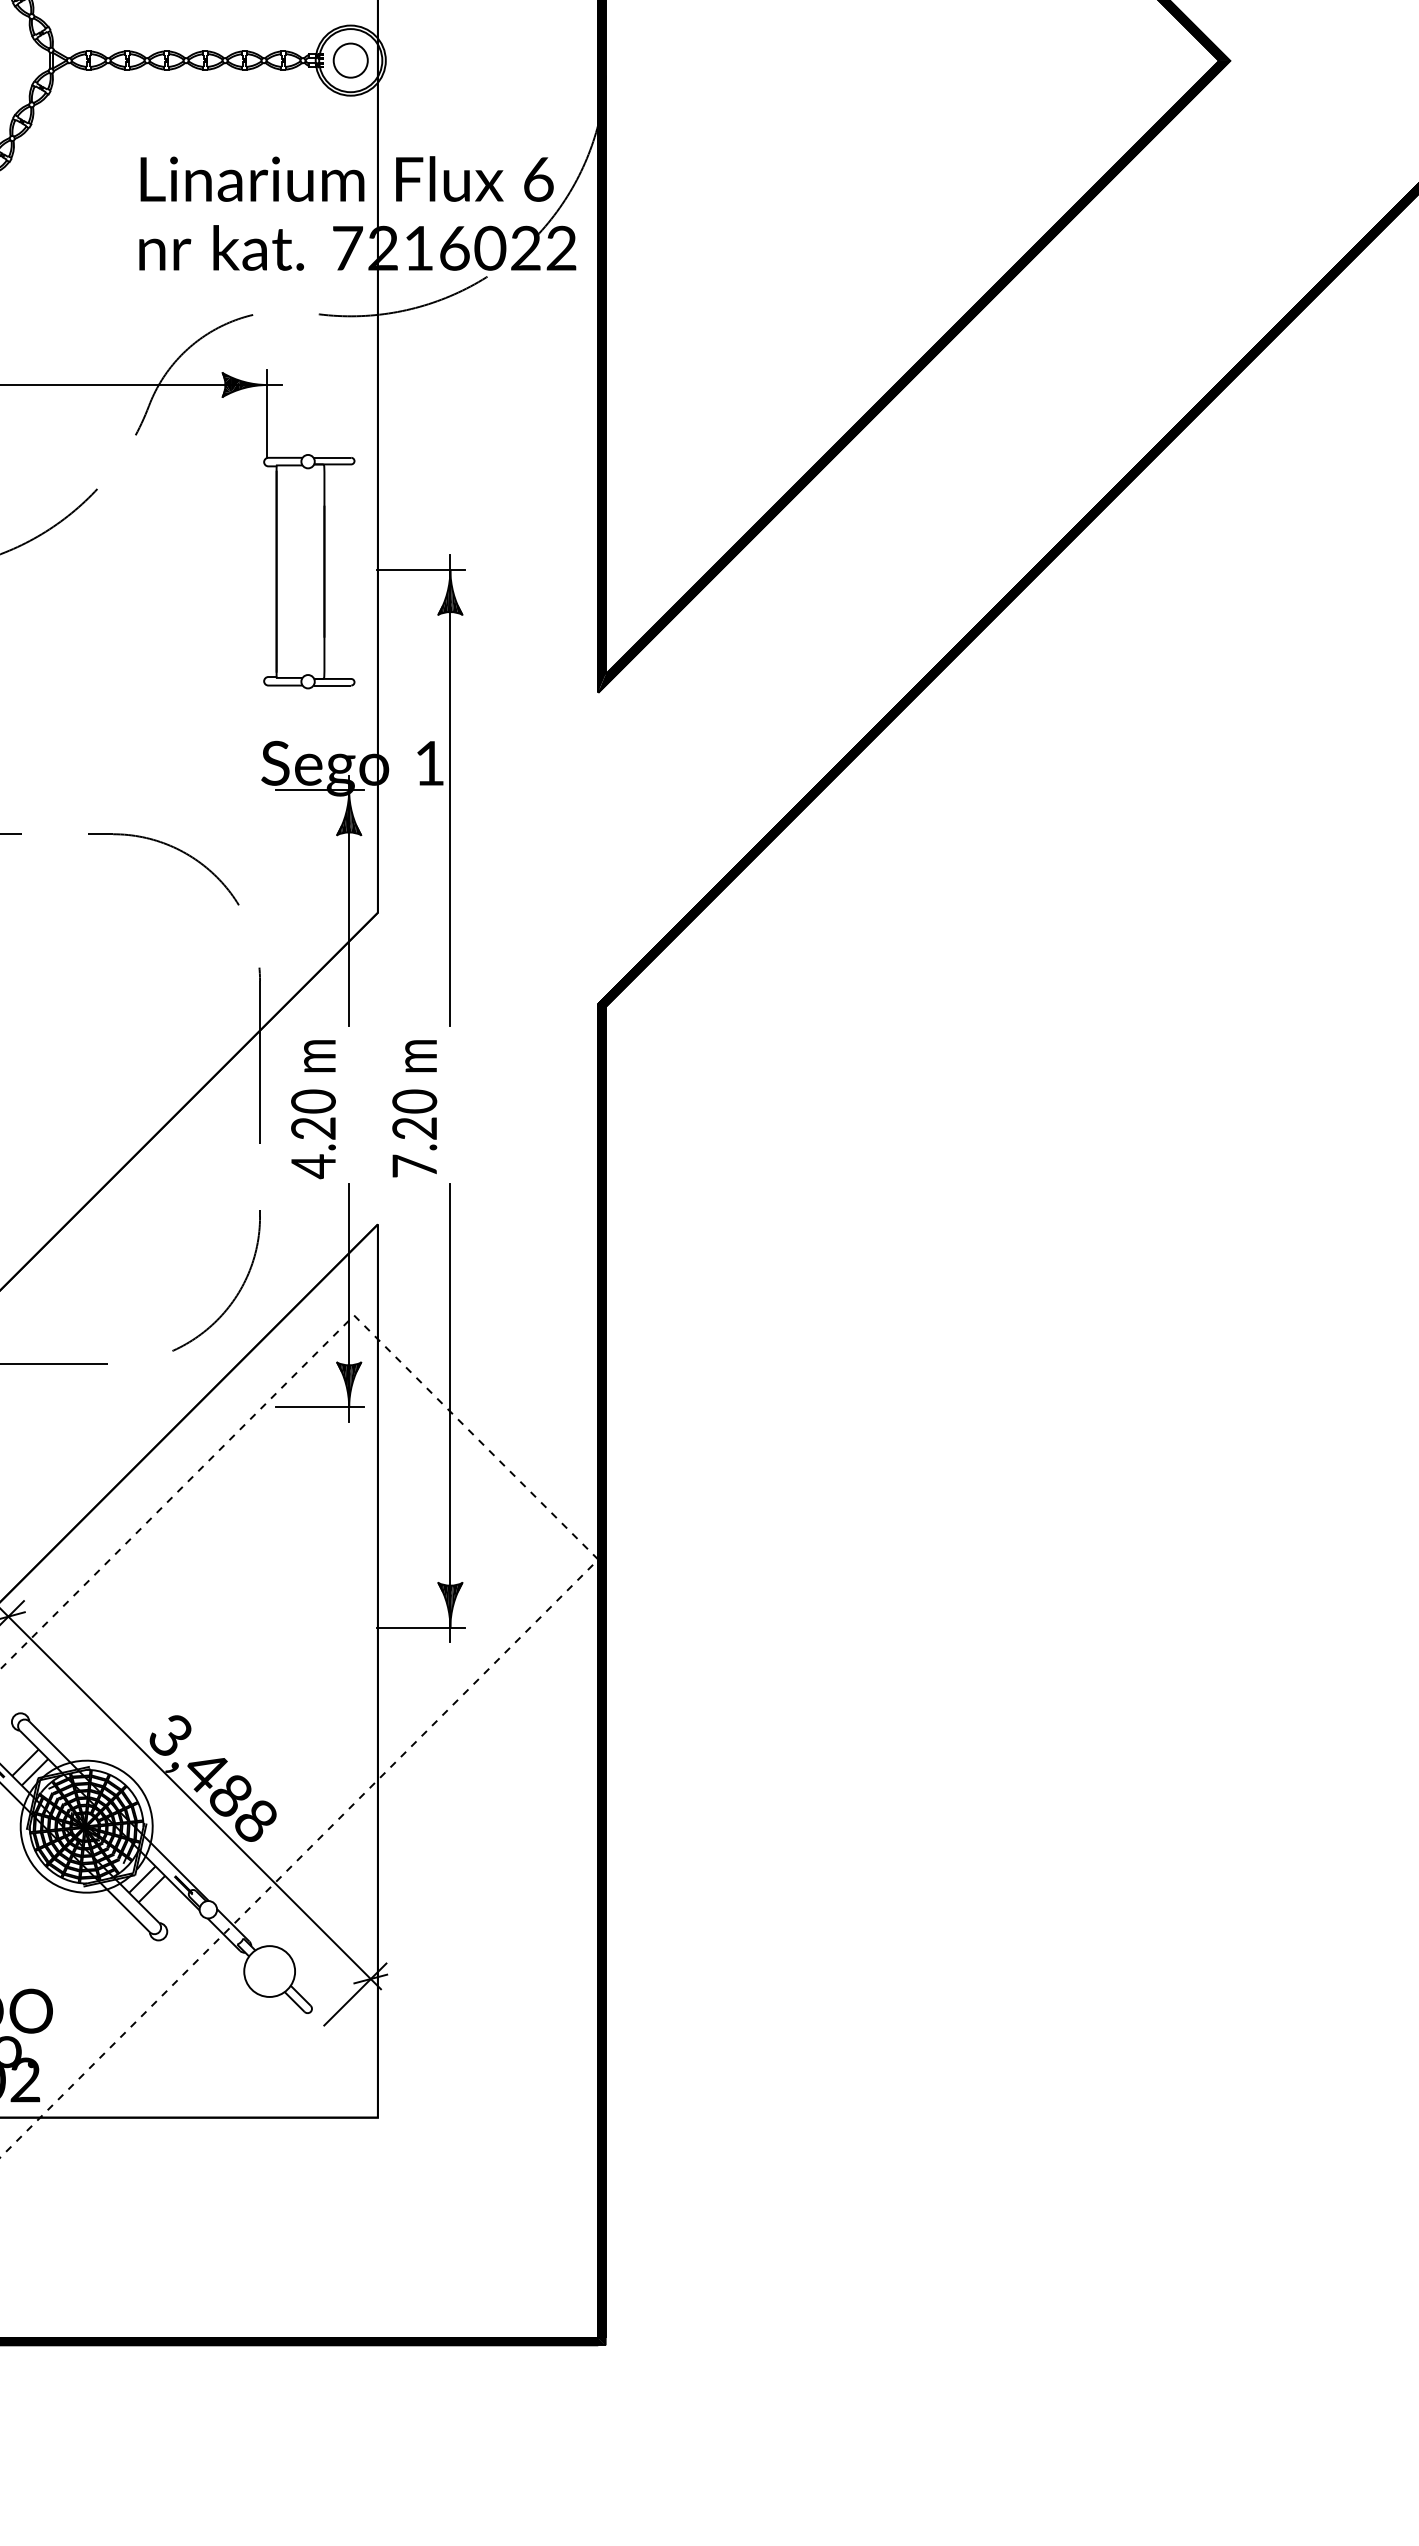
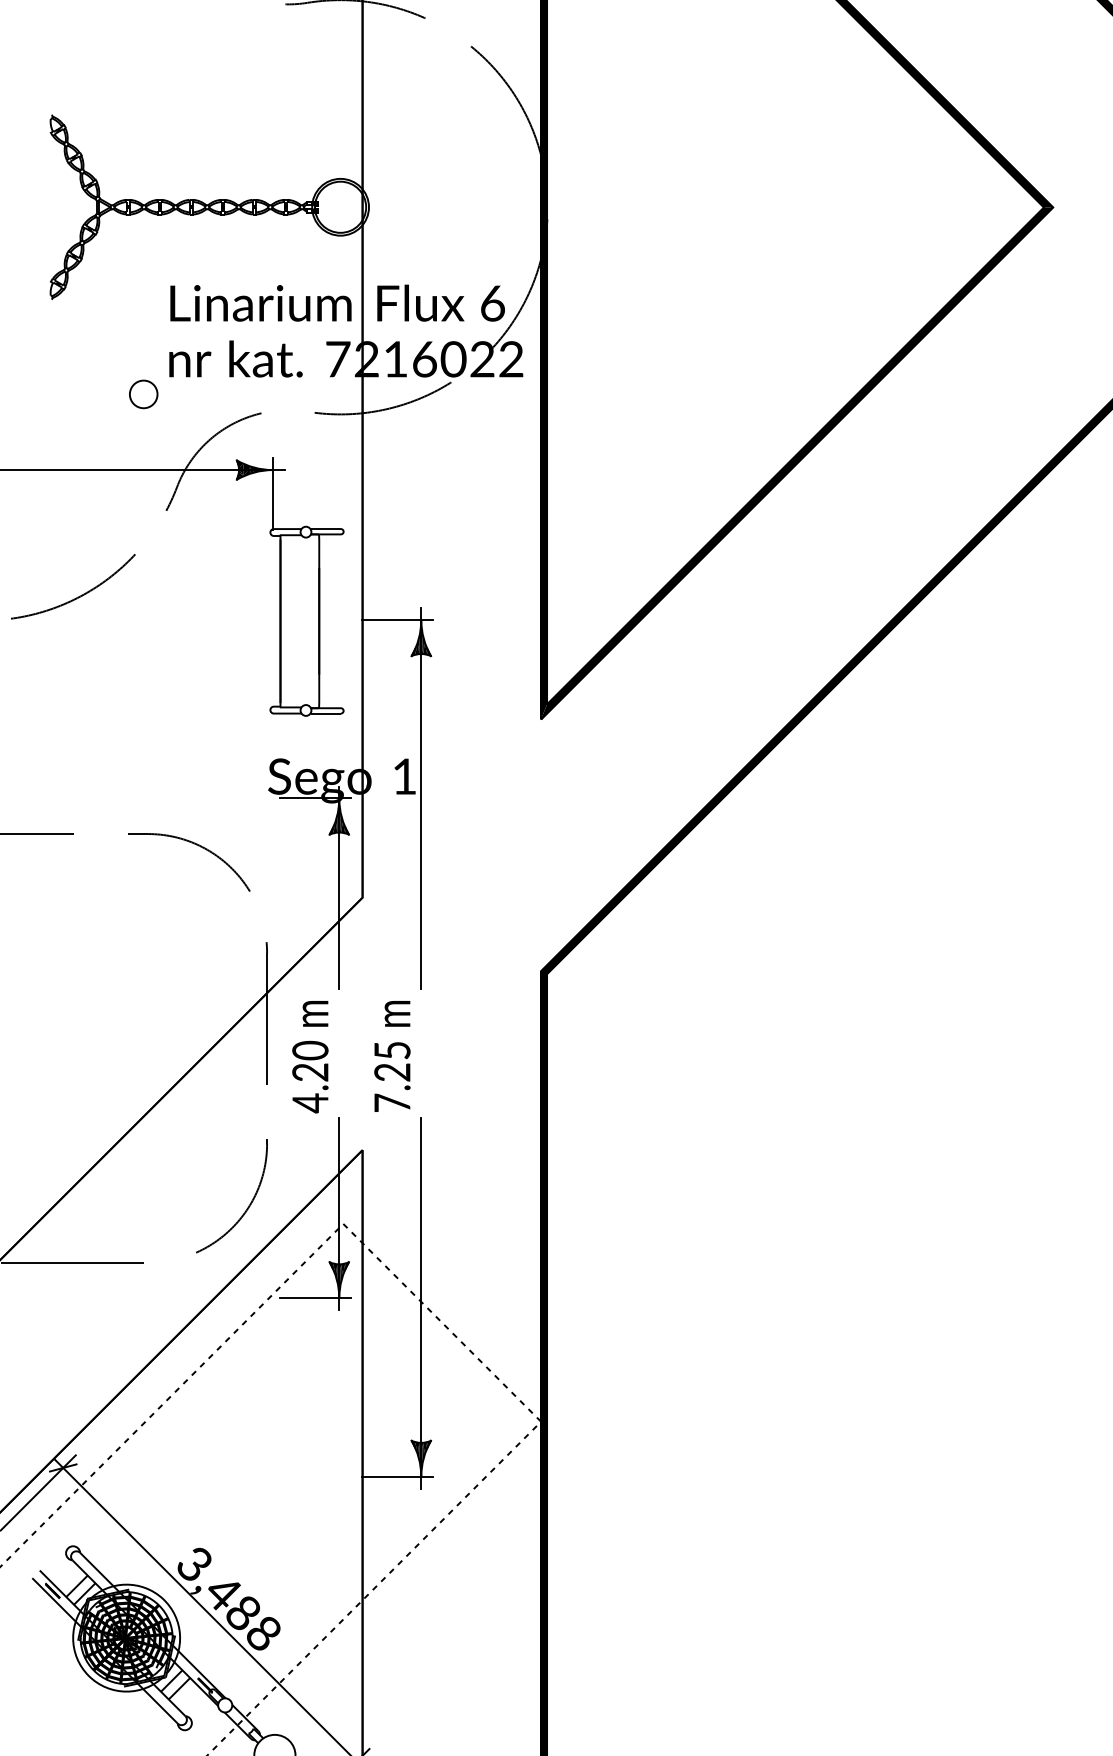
circle: (350, 60) -> (143, 394), moved
text: (414, 1101) -> (392, 1050), 7.20 -> 7.25

